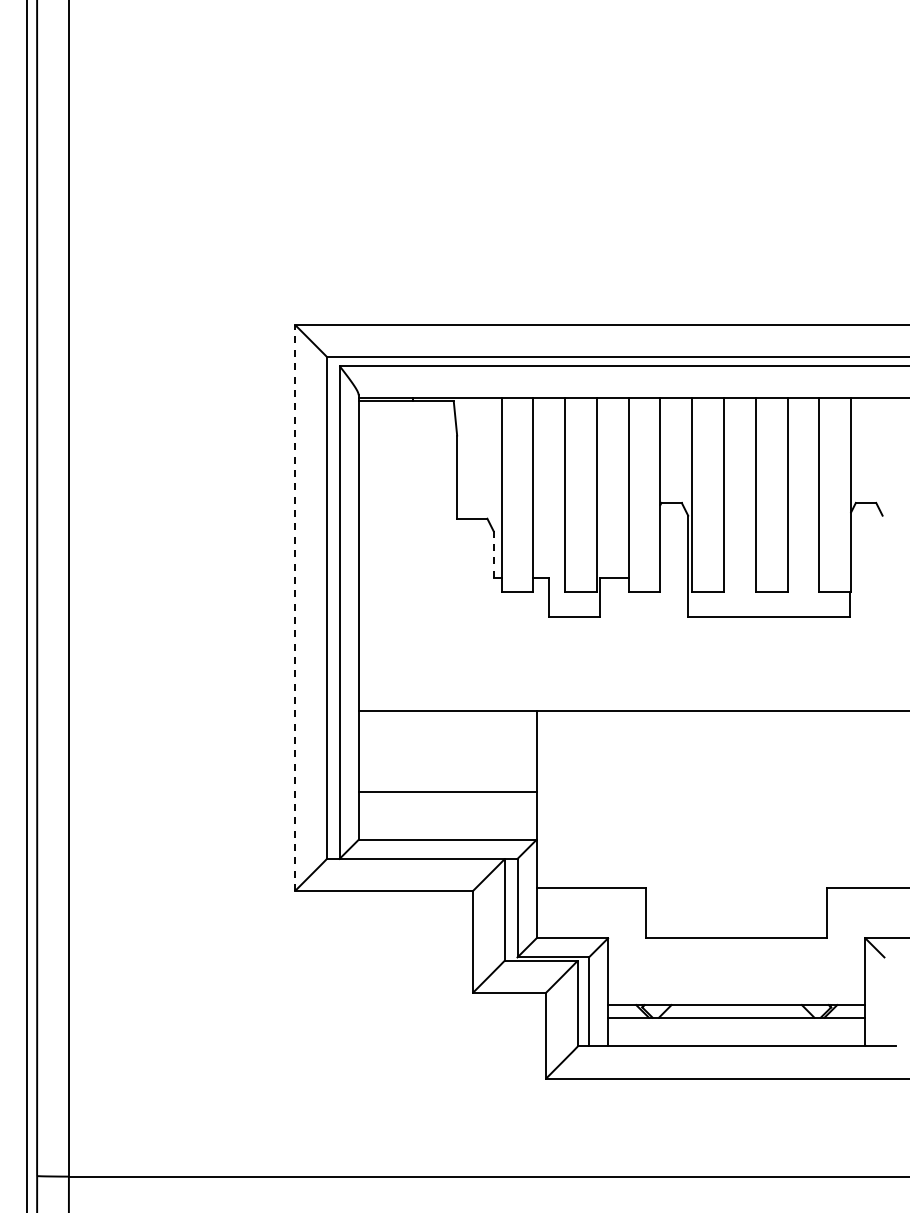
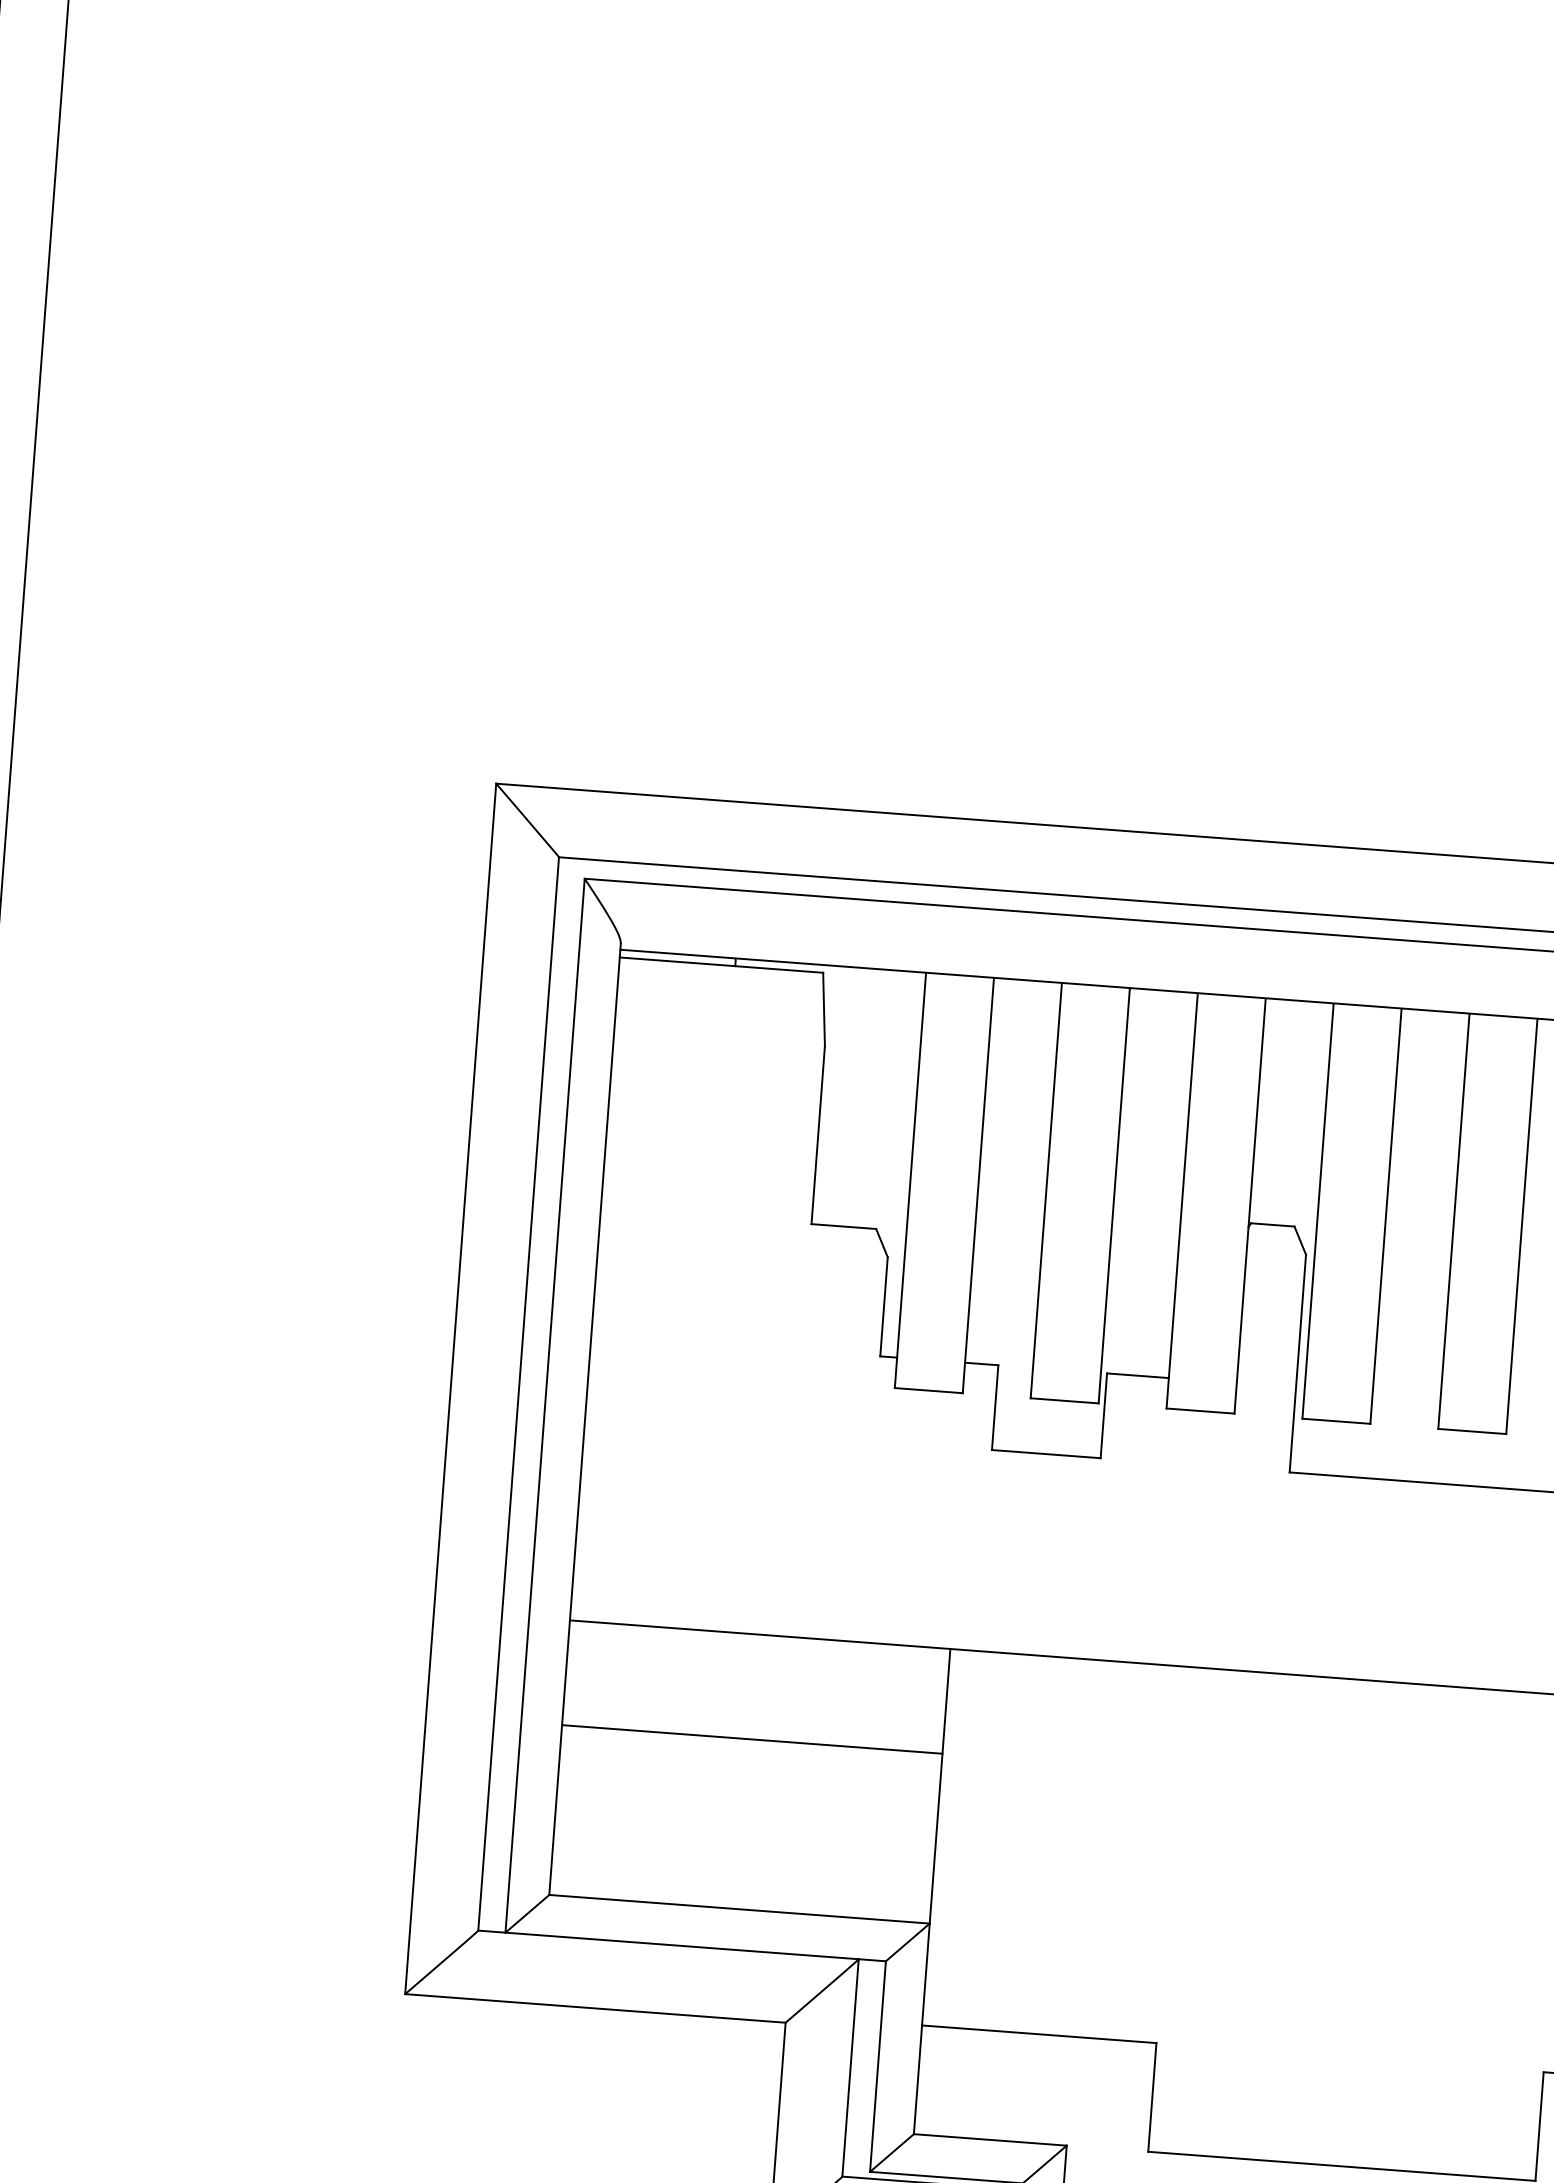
line: (493, 554) -> (883, 1306), dashed -> solid
line: (295, 607) -> (451, 1387), dashed -> solid
line: (447, 792) -> (752, 1739), moved

